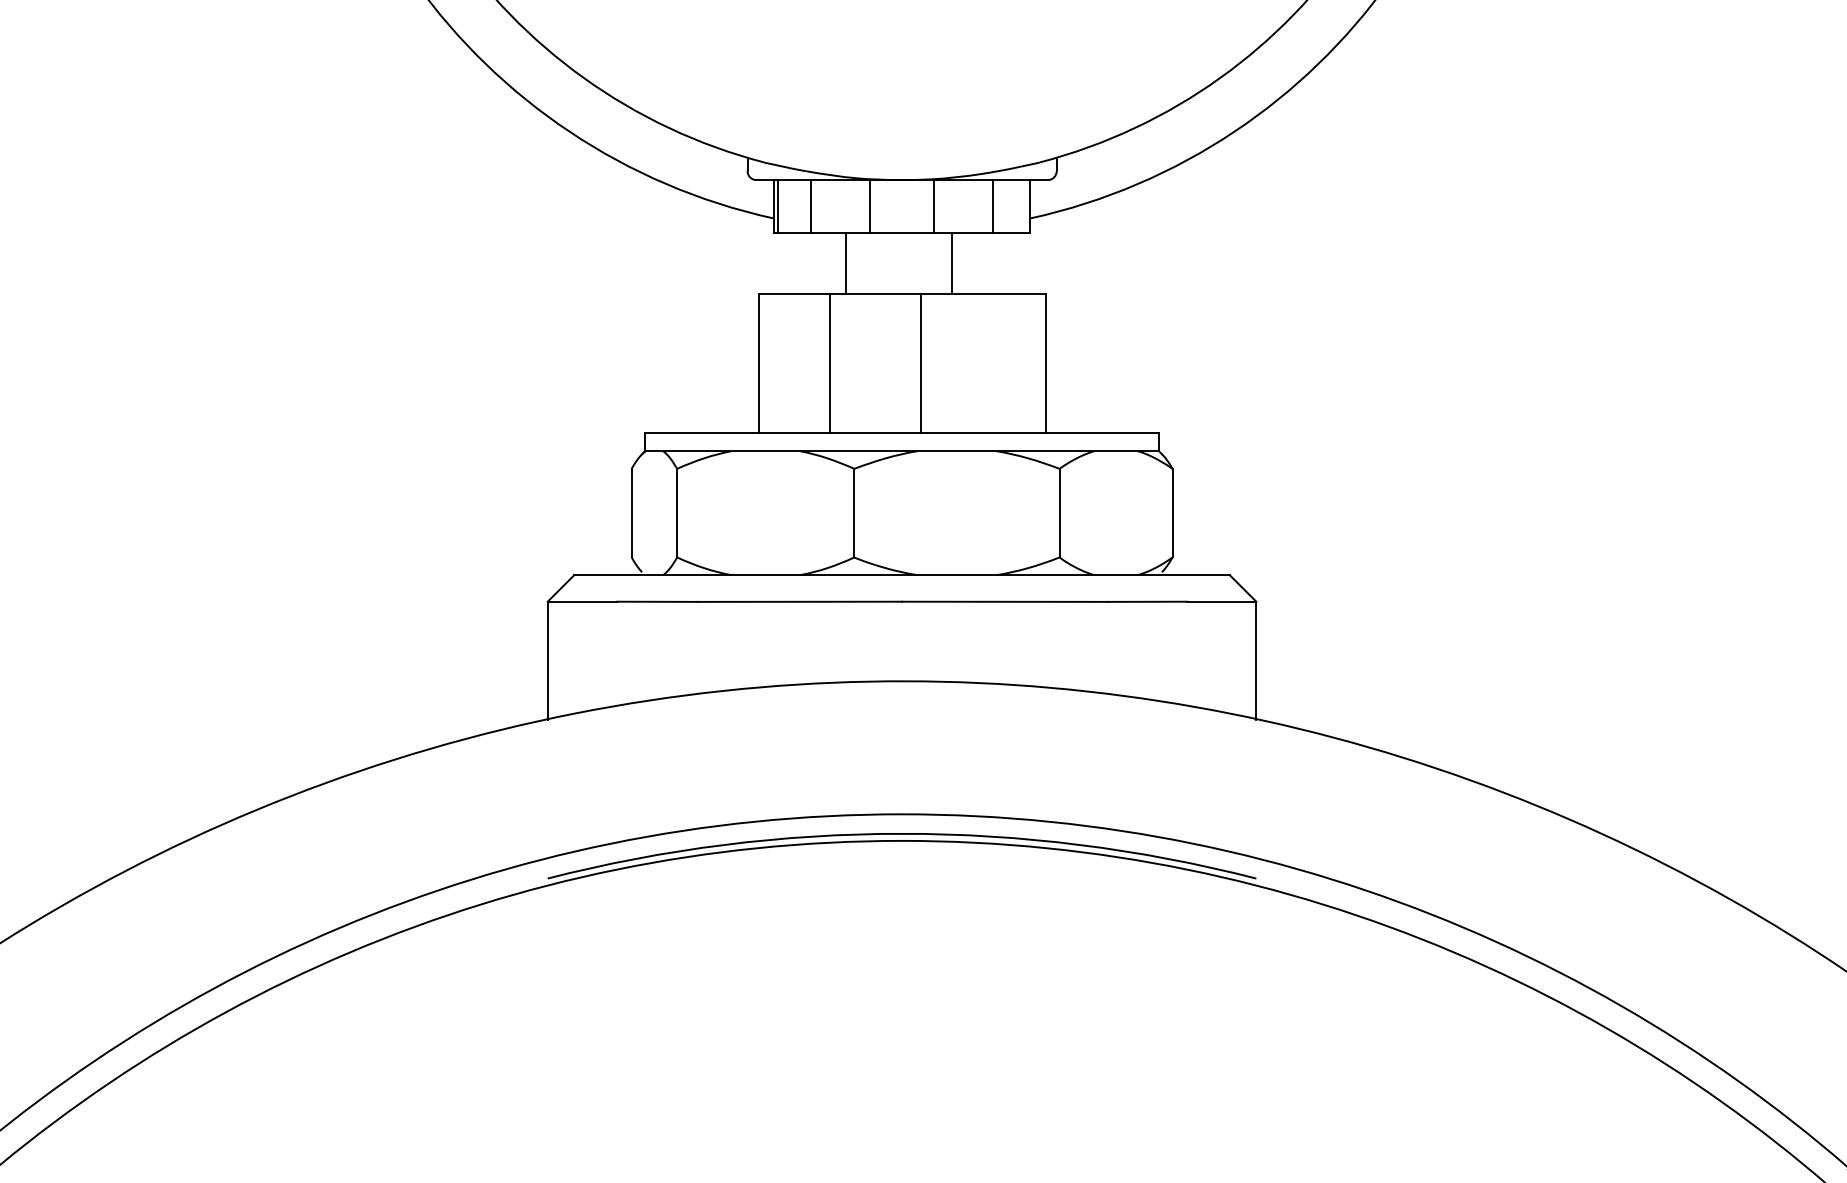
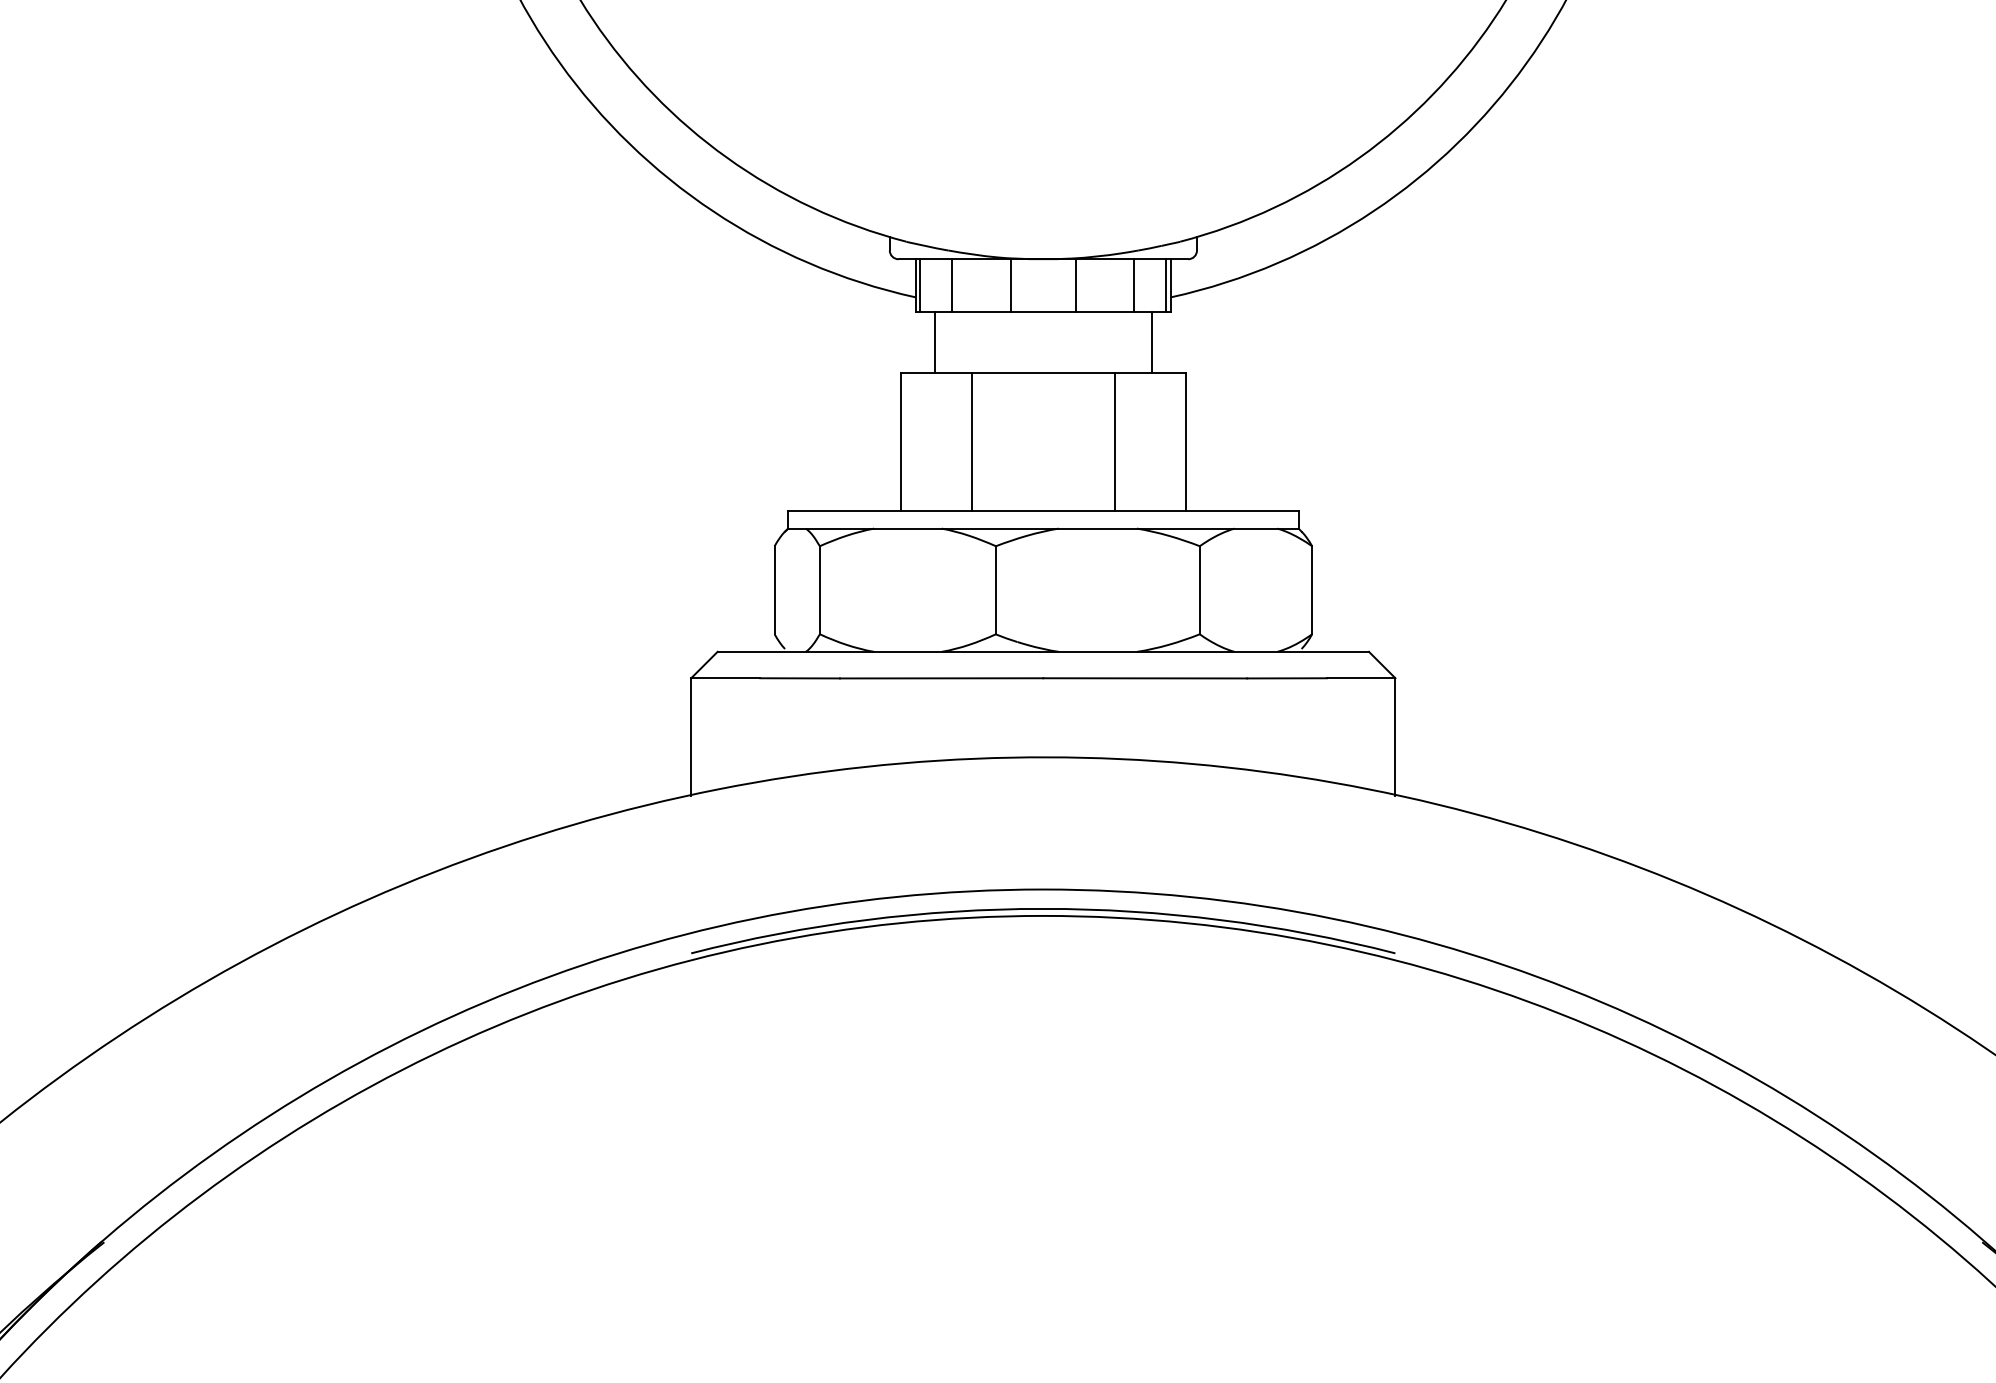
line: (1026, 206) -> (1166, 285), added
line: (846, 263) -> (935, 342), moved
line: (951, 263) -> (1151, 342), moved
line: (921, 363) -> (1114, 441), moved

